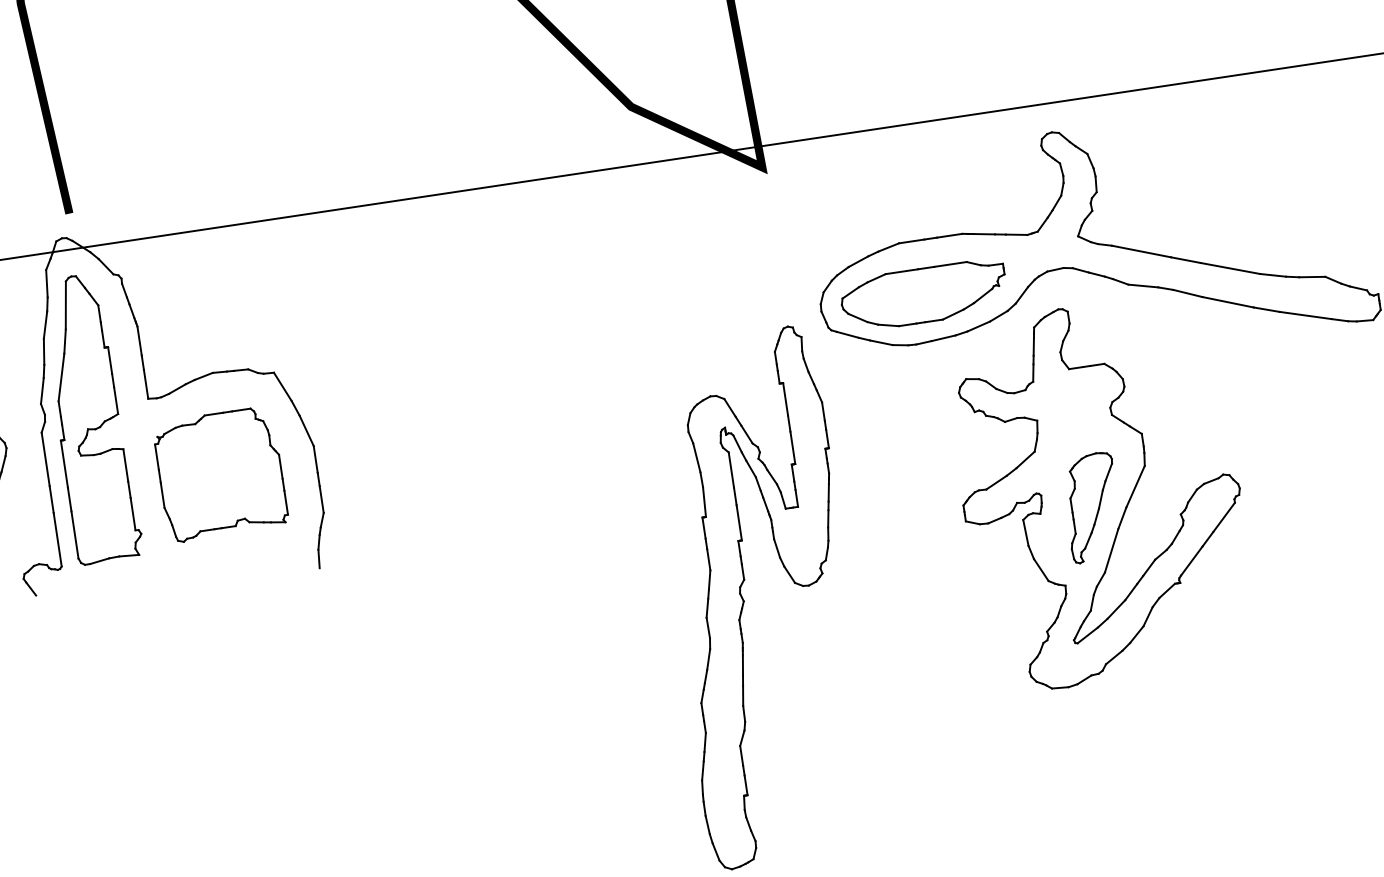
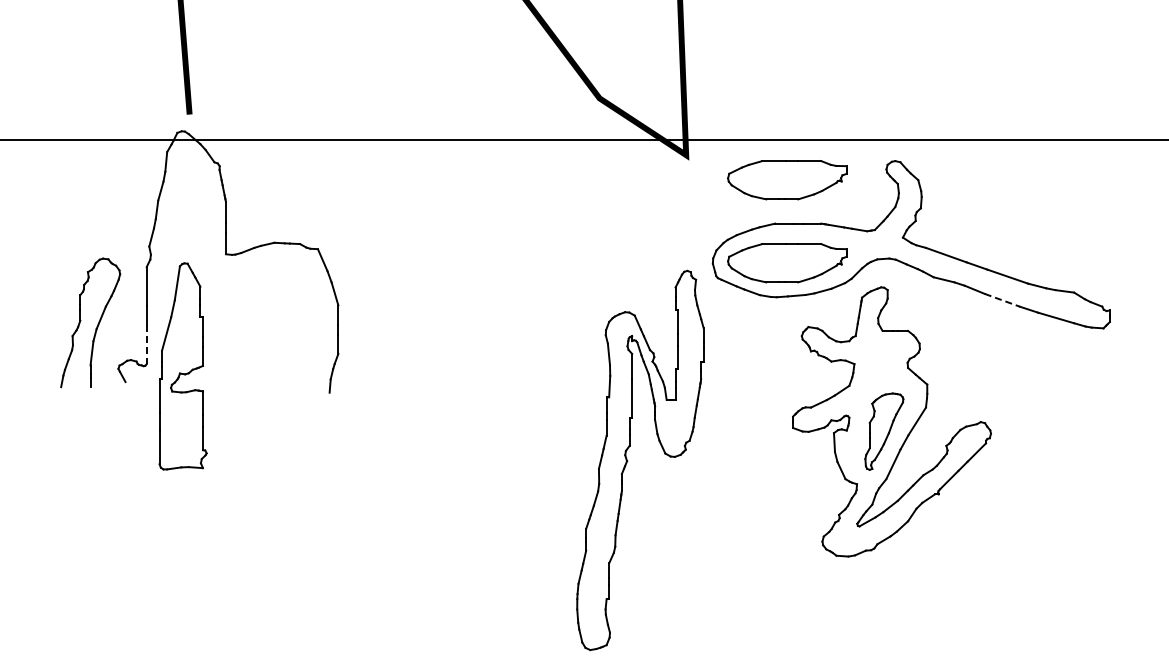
part: (907, 181) -> (787, 180), added
line: (1228, 302) -> (1002, 300), solid -> dashed
part: (90, 419) -> (182, 366), moved
part: (220, 474) -> (269, 315), removed
line: (57, 540) -> (146, 345), solid -> dashed

